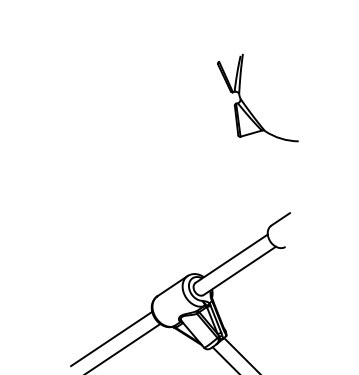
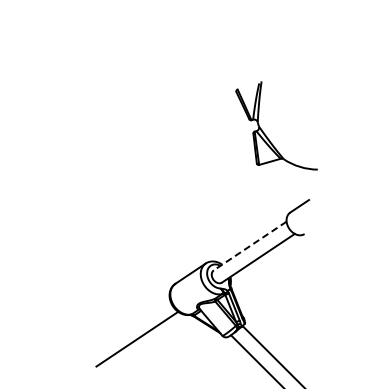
part: (246, 105) -> (265, 133), moved
line: (231, 258) -> (250, 245), solid -> dashed
line: (111, 338) -> (129, 326), removed

